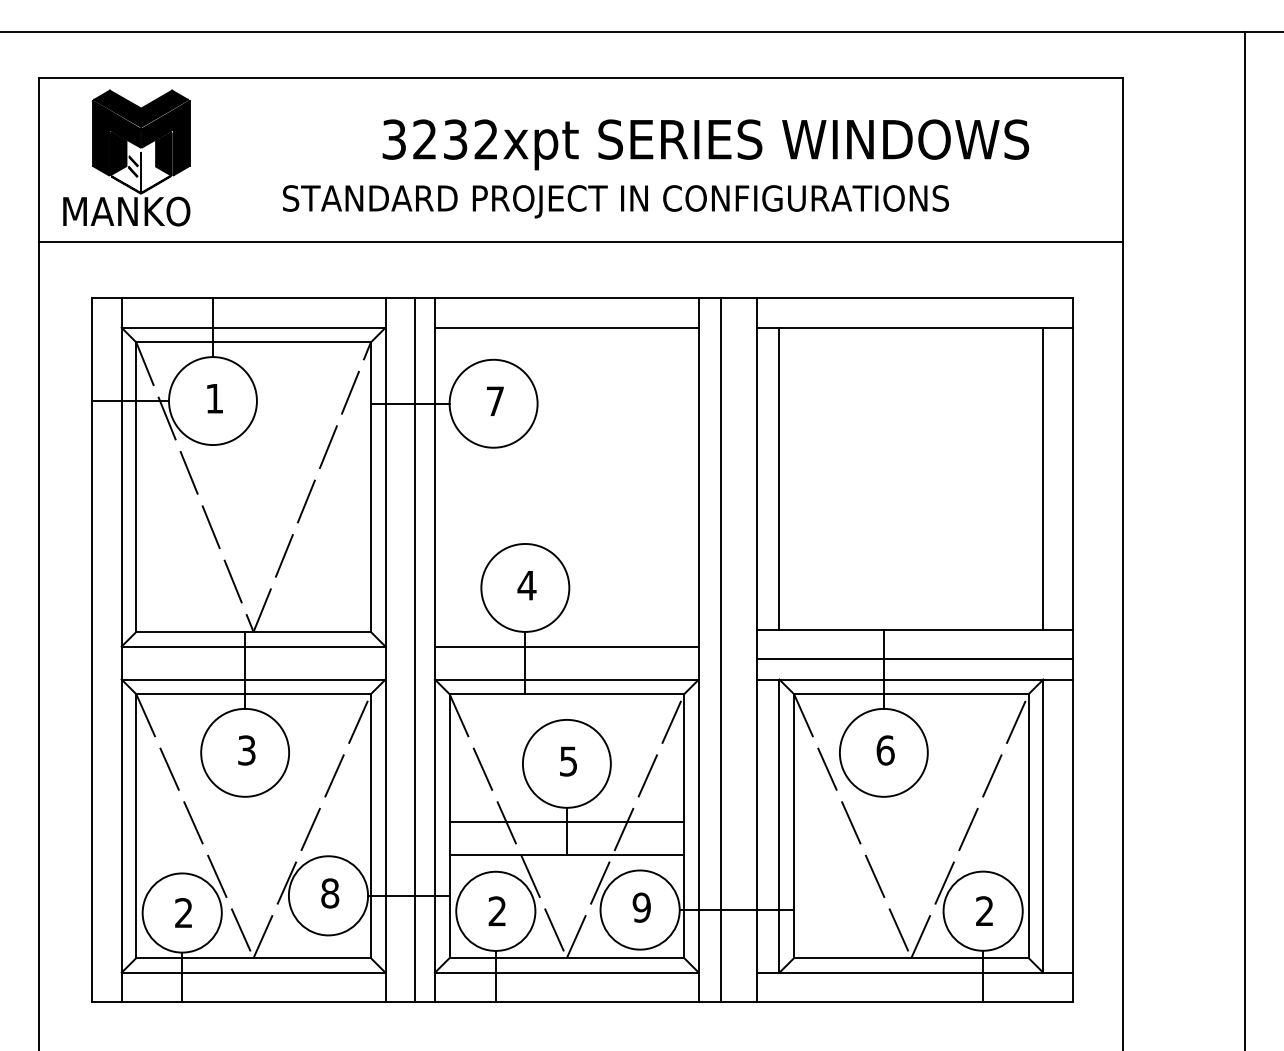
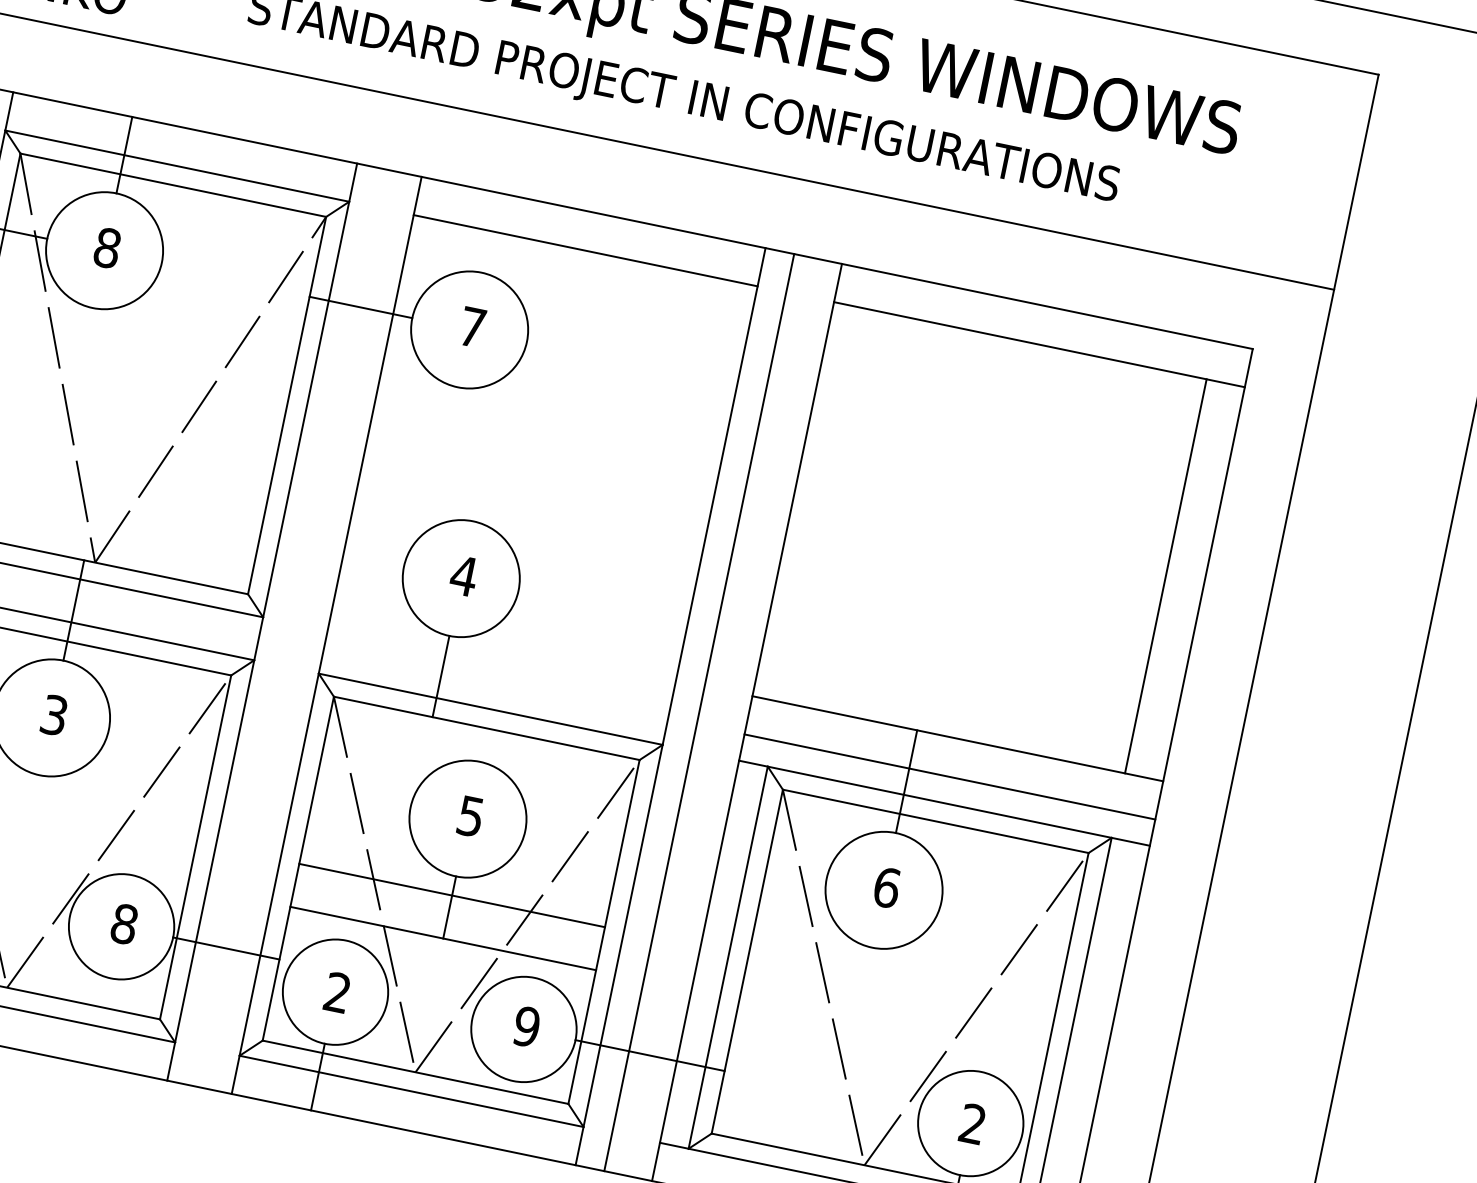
text: (214, 398) -> (107, 247), 1 -> 8
line: (779, 478) -> (822, 504), removed
line: (566, 646) -> (499, 666), removed
line: (414, 650) -> (299, 630), removed

